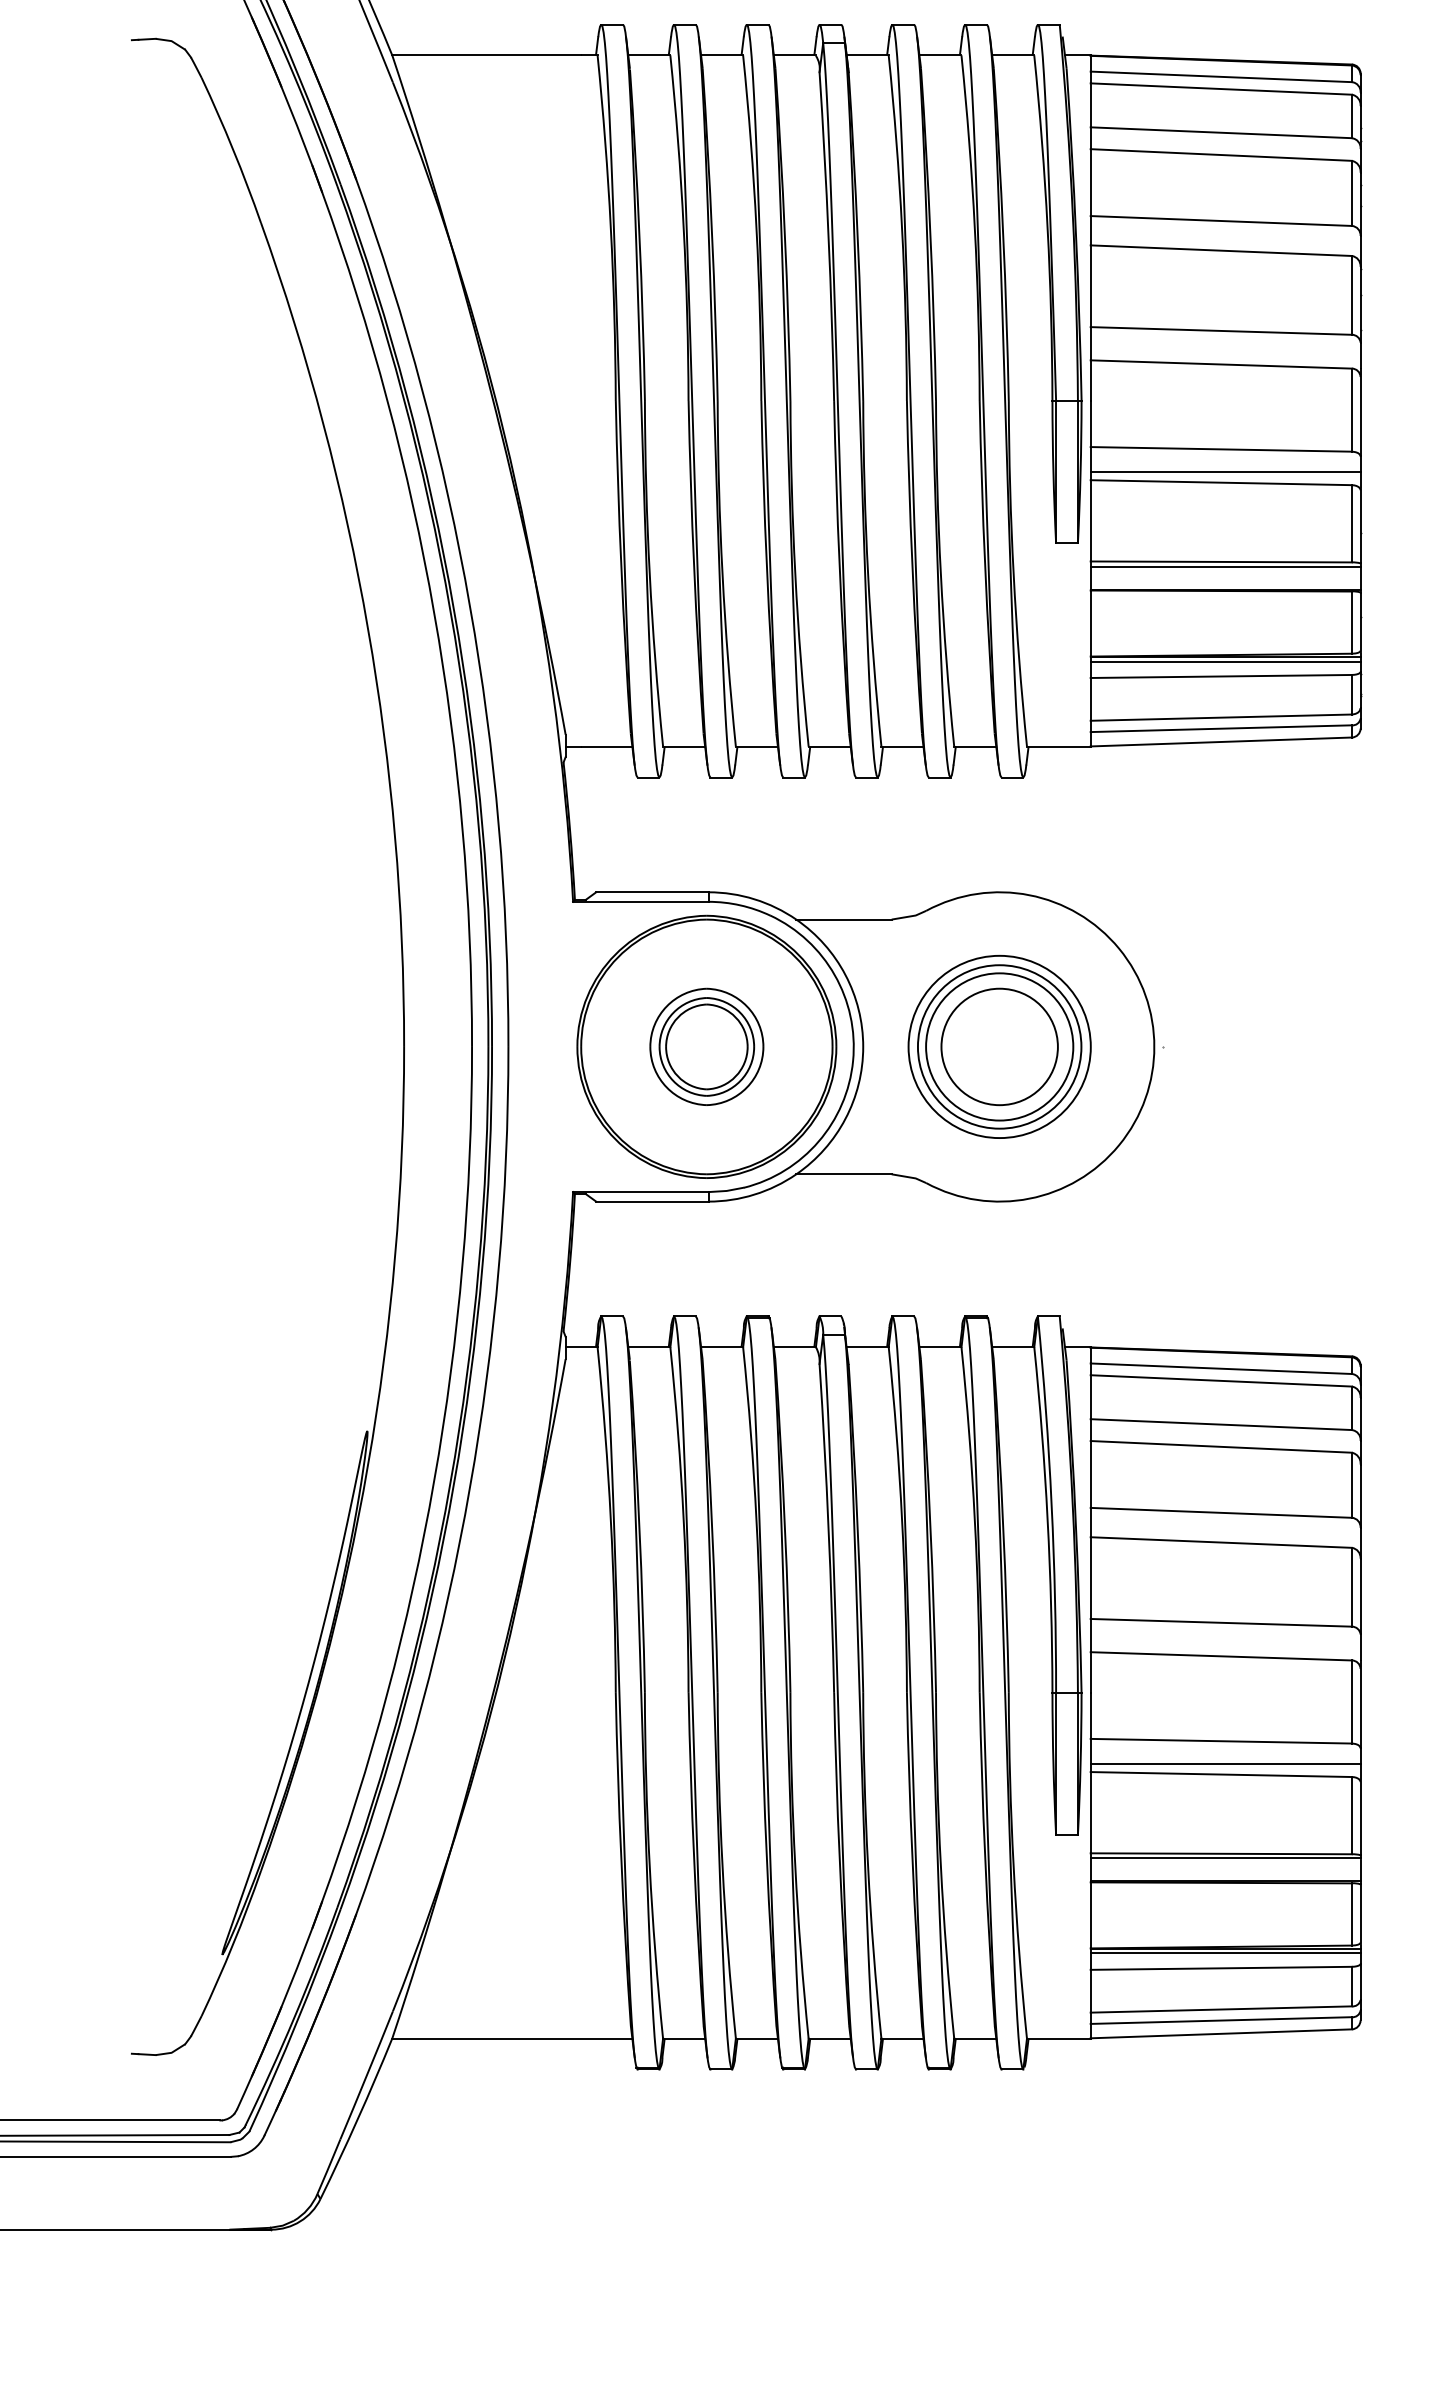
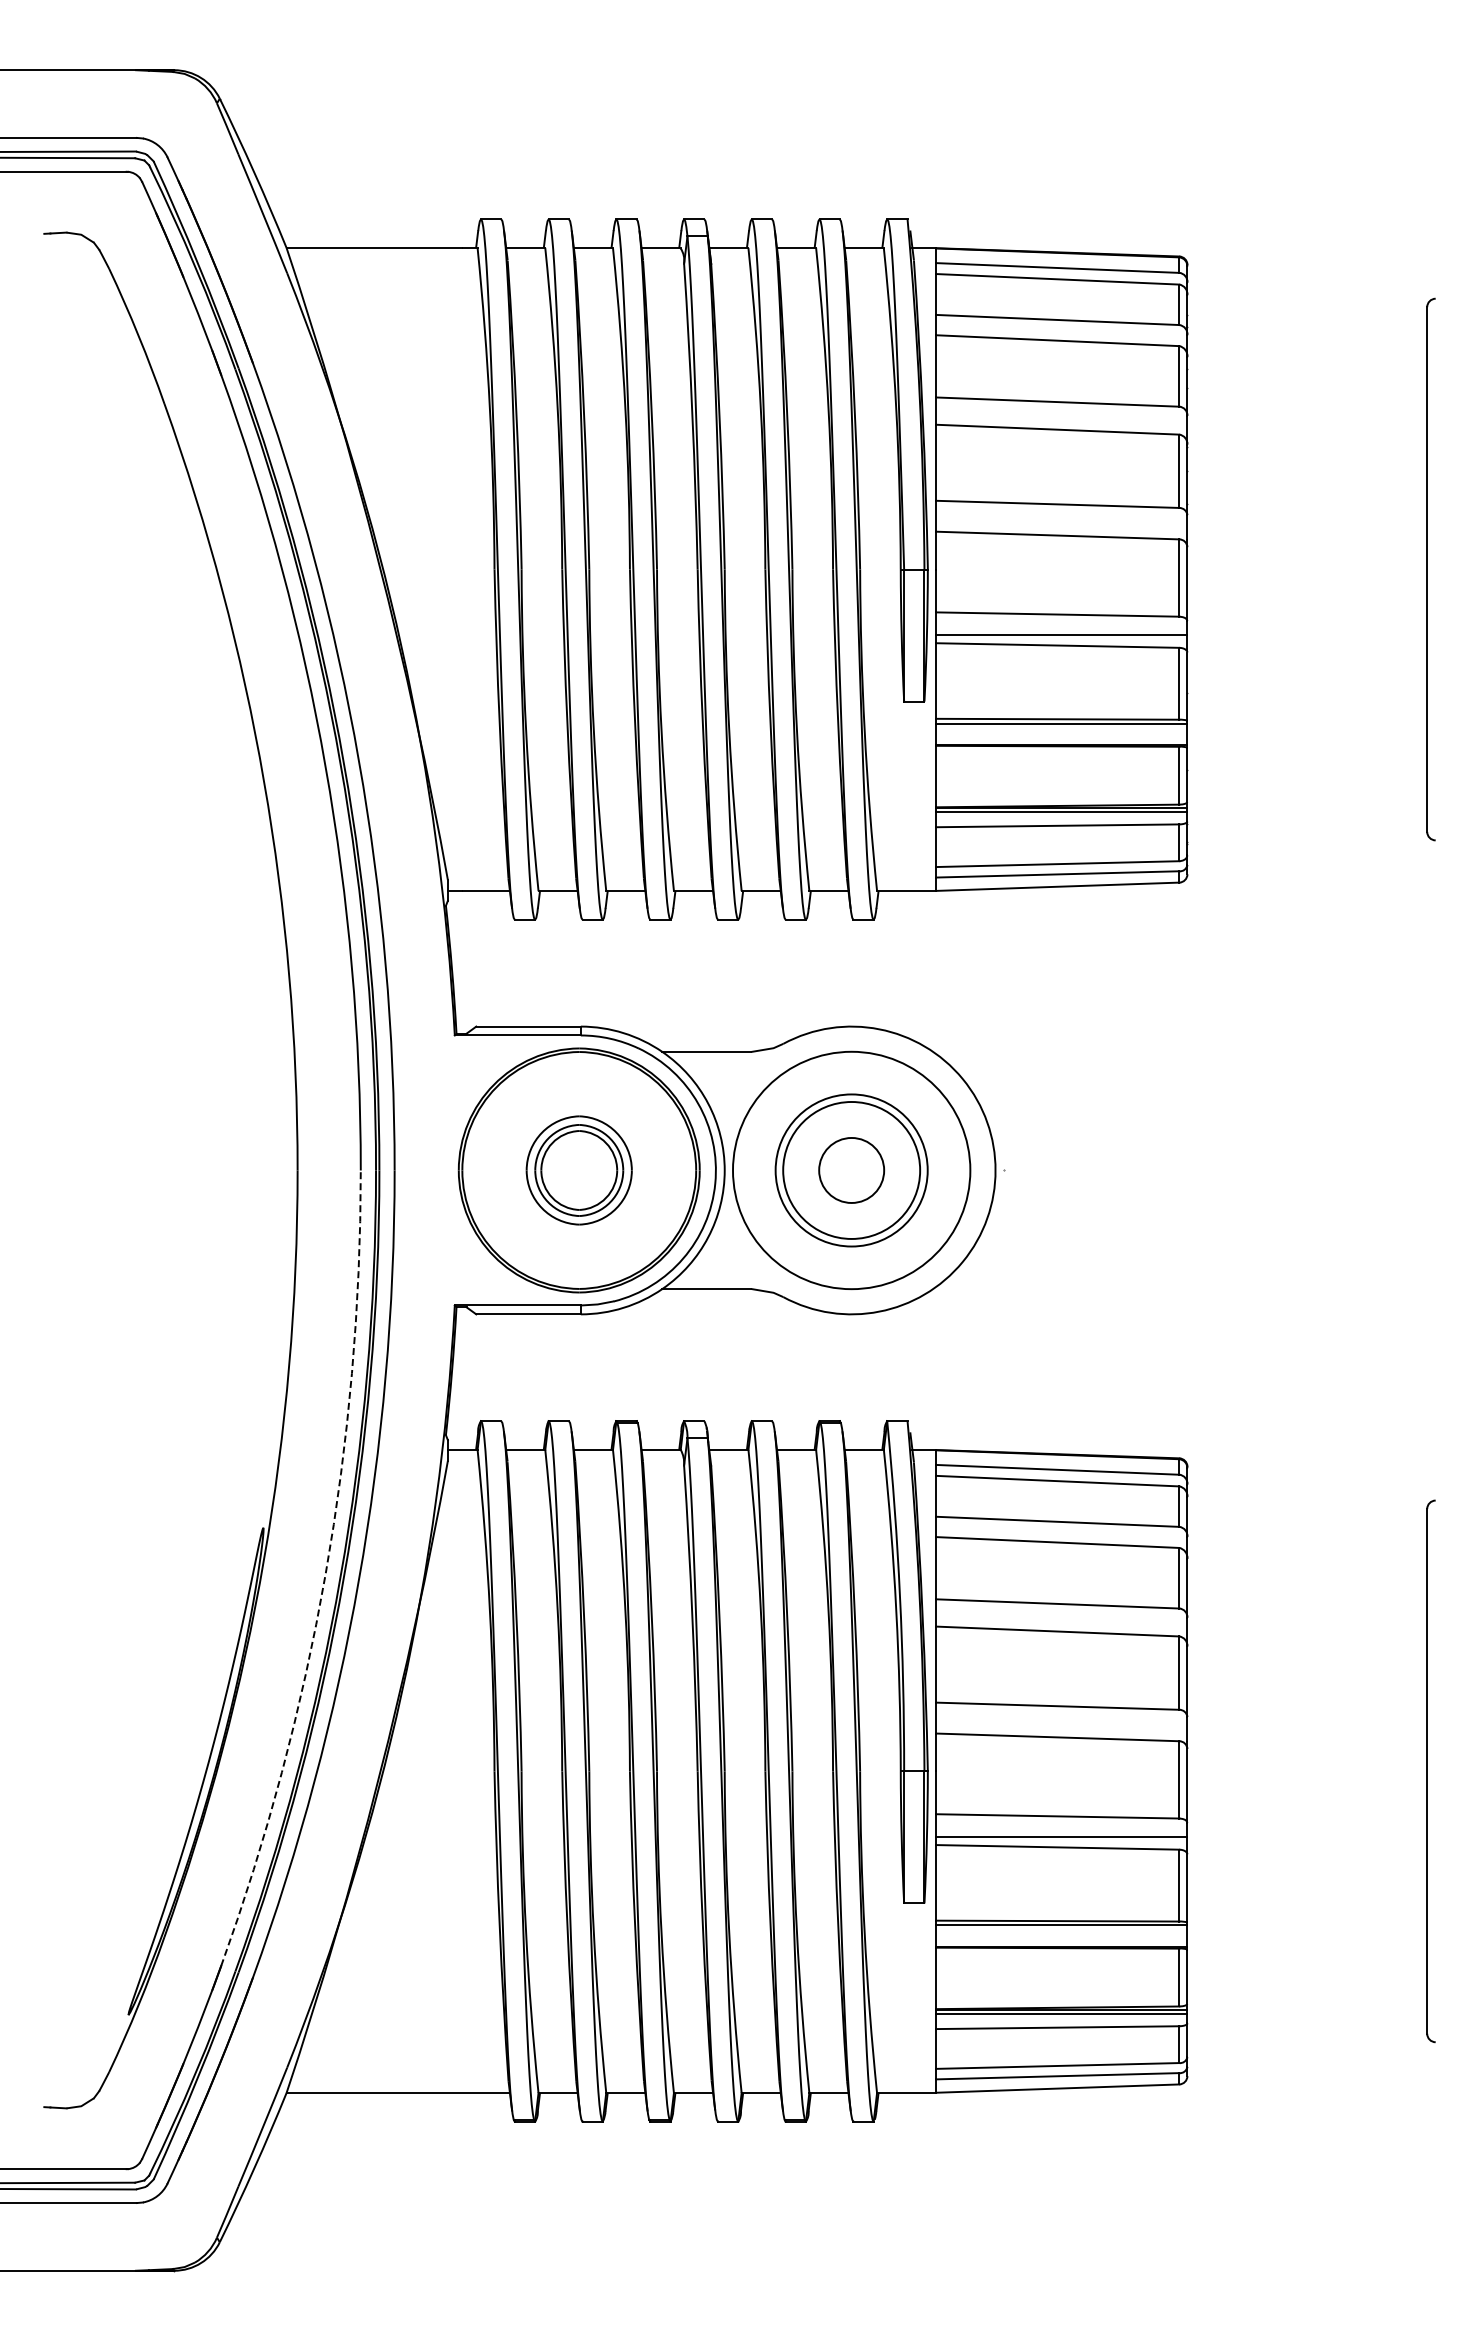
circle: (999, 1046) -> (851, 1170), size x0.6
circle: (999, 1046) -> (851, 1170), size x1.4
arc: (434, 1481) -> (325, 1574), solid -> dashed

